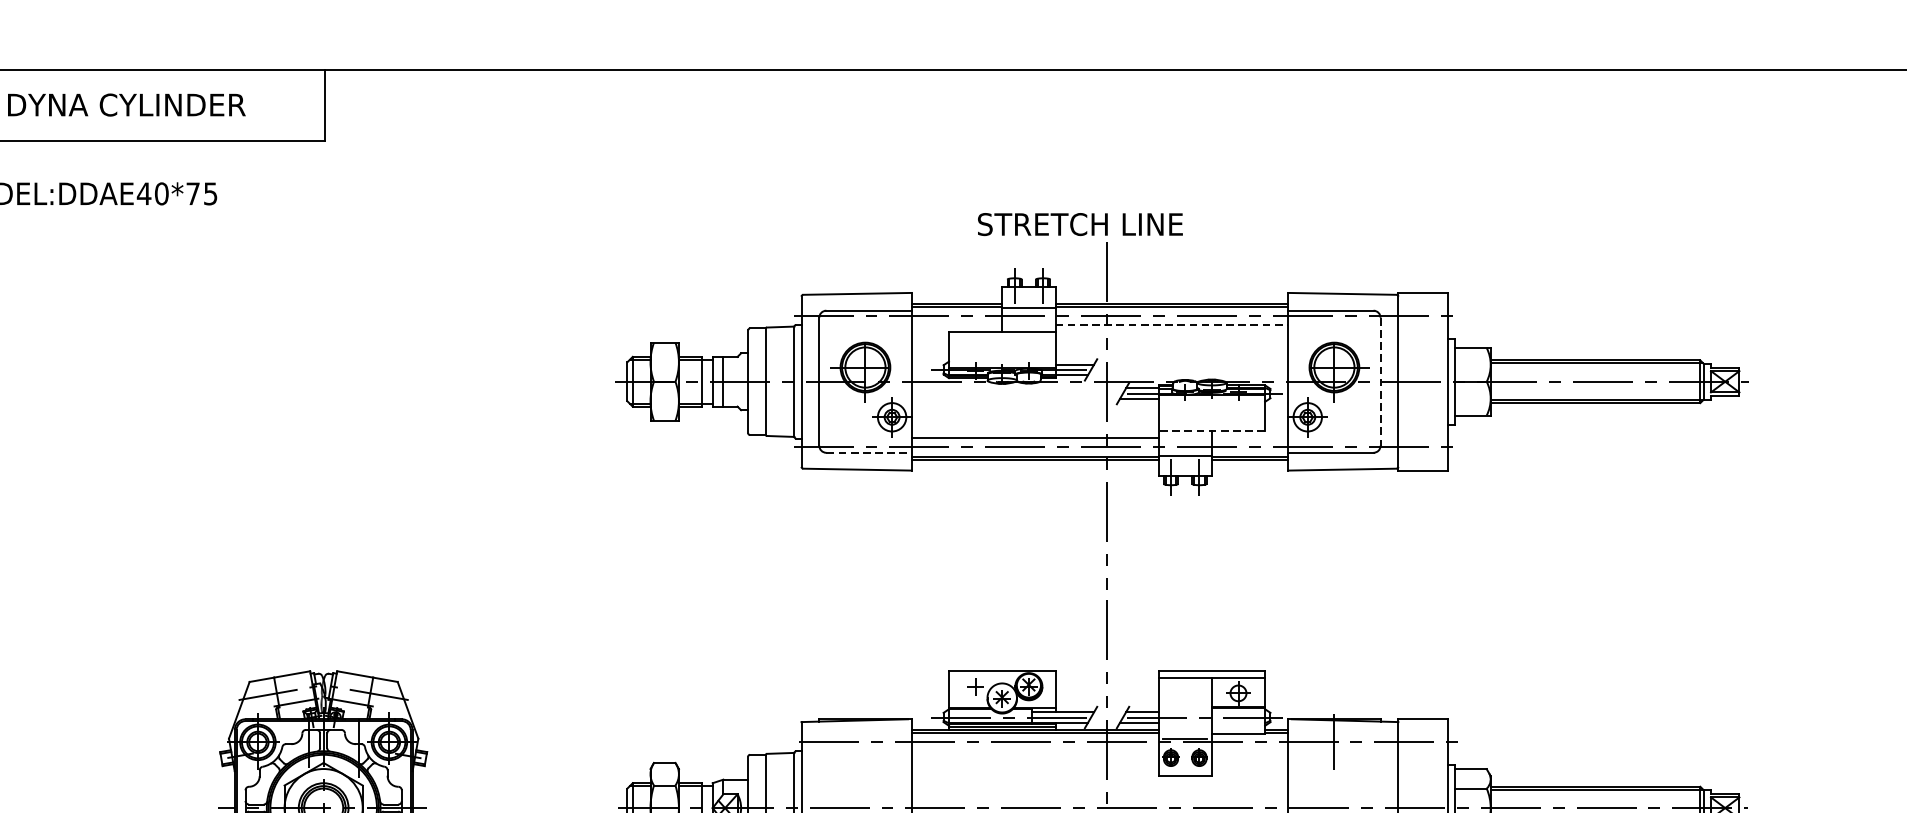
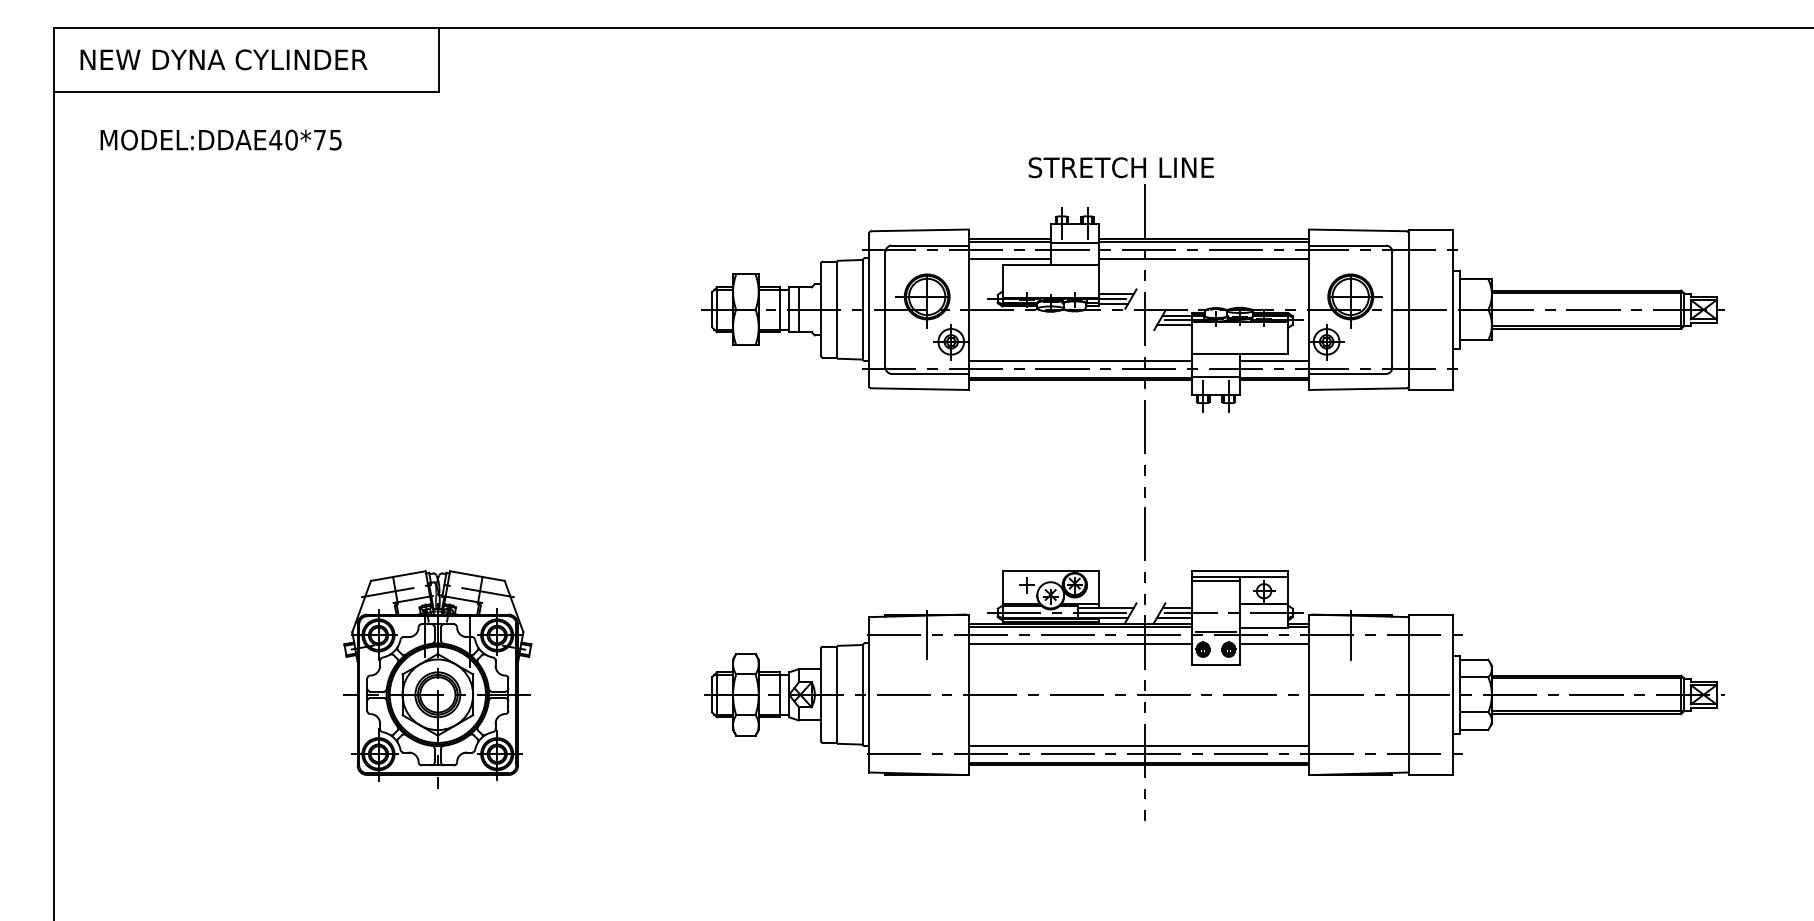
line: (956, 324) -> (1009, 258), added
line: (1172, 324) -> (1204, 258), dashed -> solid
line: (1380, 381) -> (1392, 309), dashed -> solid
line: (1211, 431) -> (1239, 354), dashed -> solid
line: (1250, 437) -> (1274, 360), added
line: (869, 452) -> (930, 373), dashed -> solid
line: (1184, 681) -> (1215, 580), added
line: (865, 741) -> (927, 634), added
line: (1034, 751) -> (1079, 643), added
line: (1250, 751) -> (1274, 643), added

